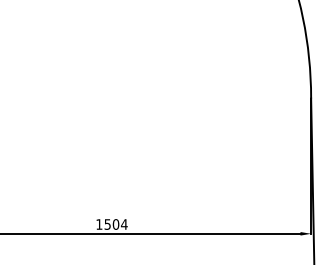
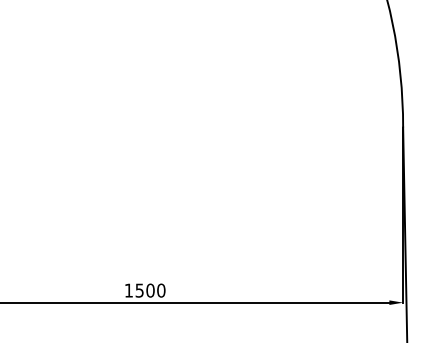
text: (123, 224) -> (160, 290), 1504 -> 1500

